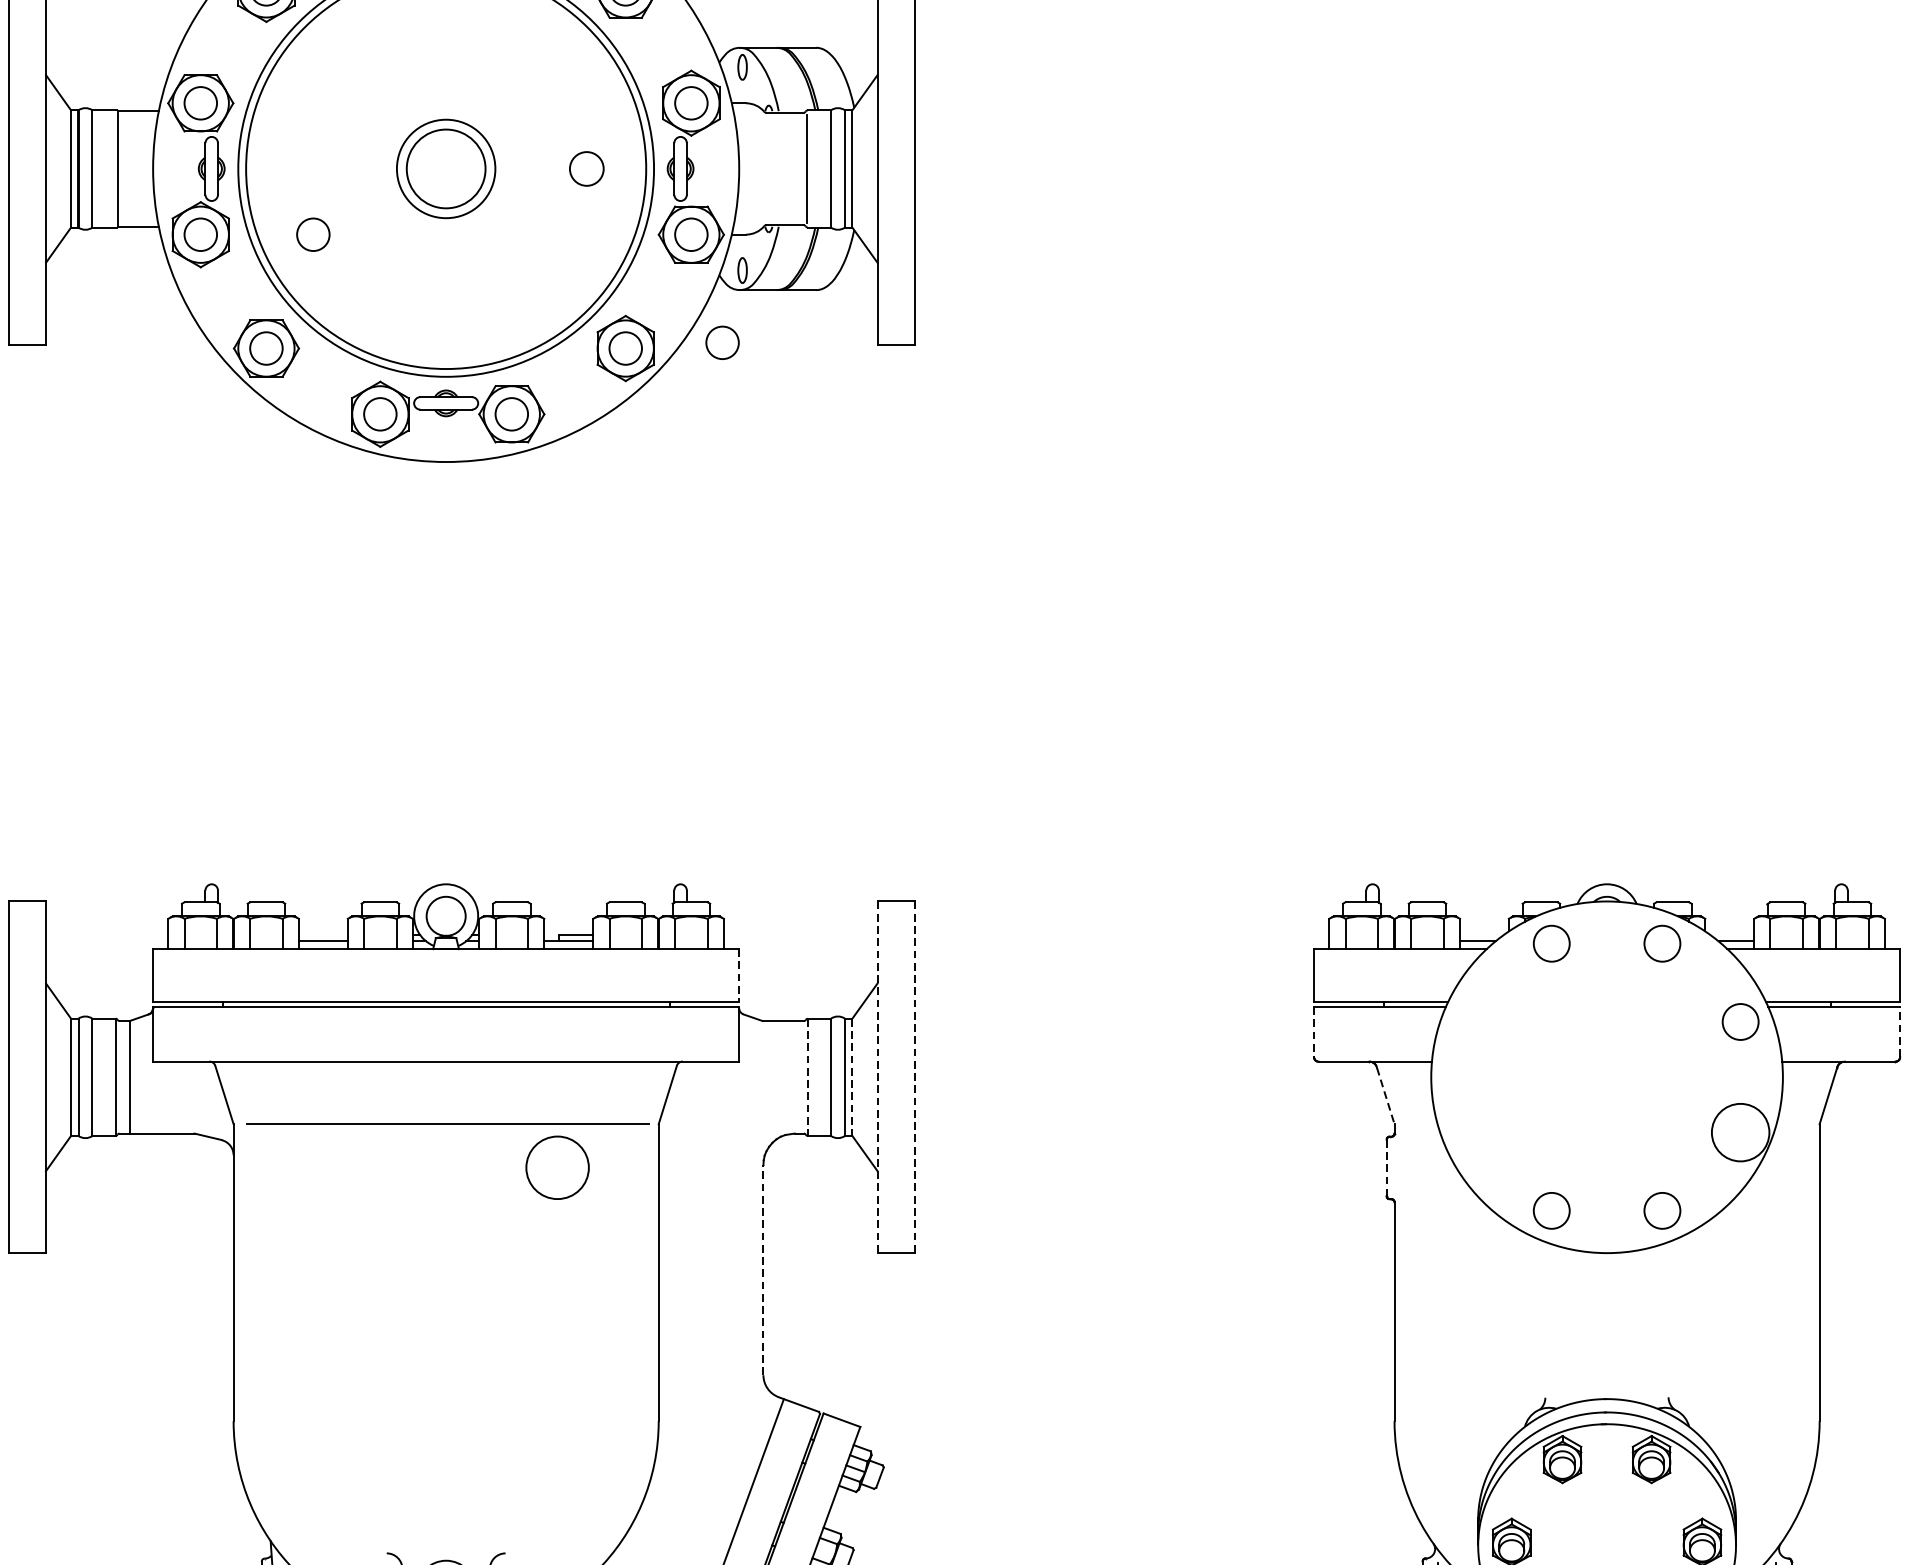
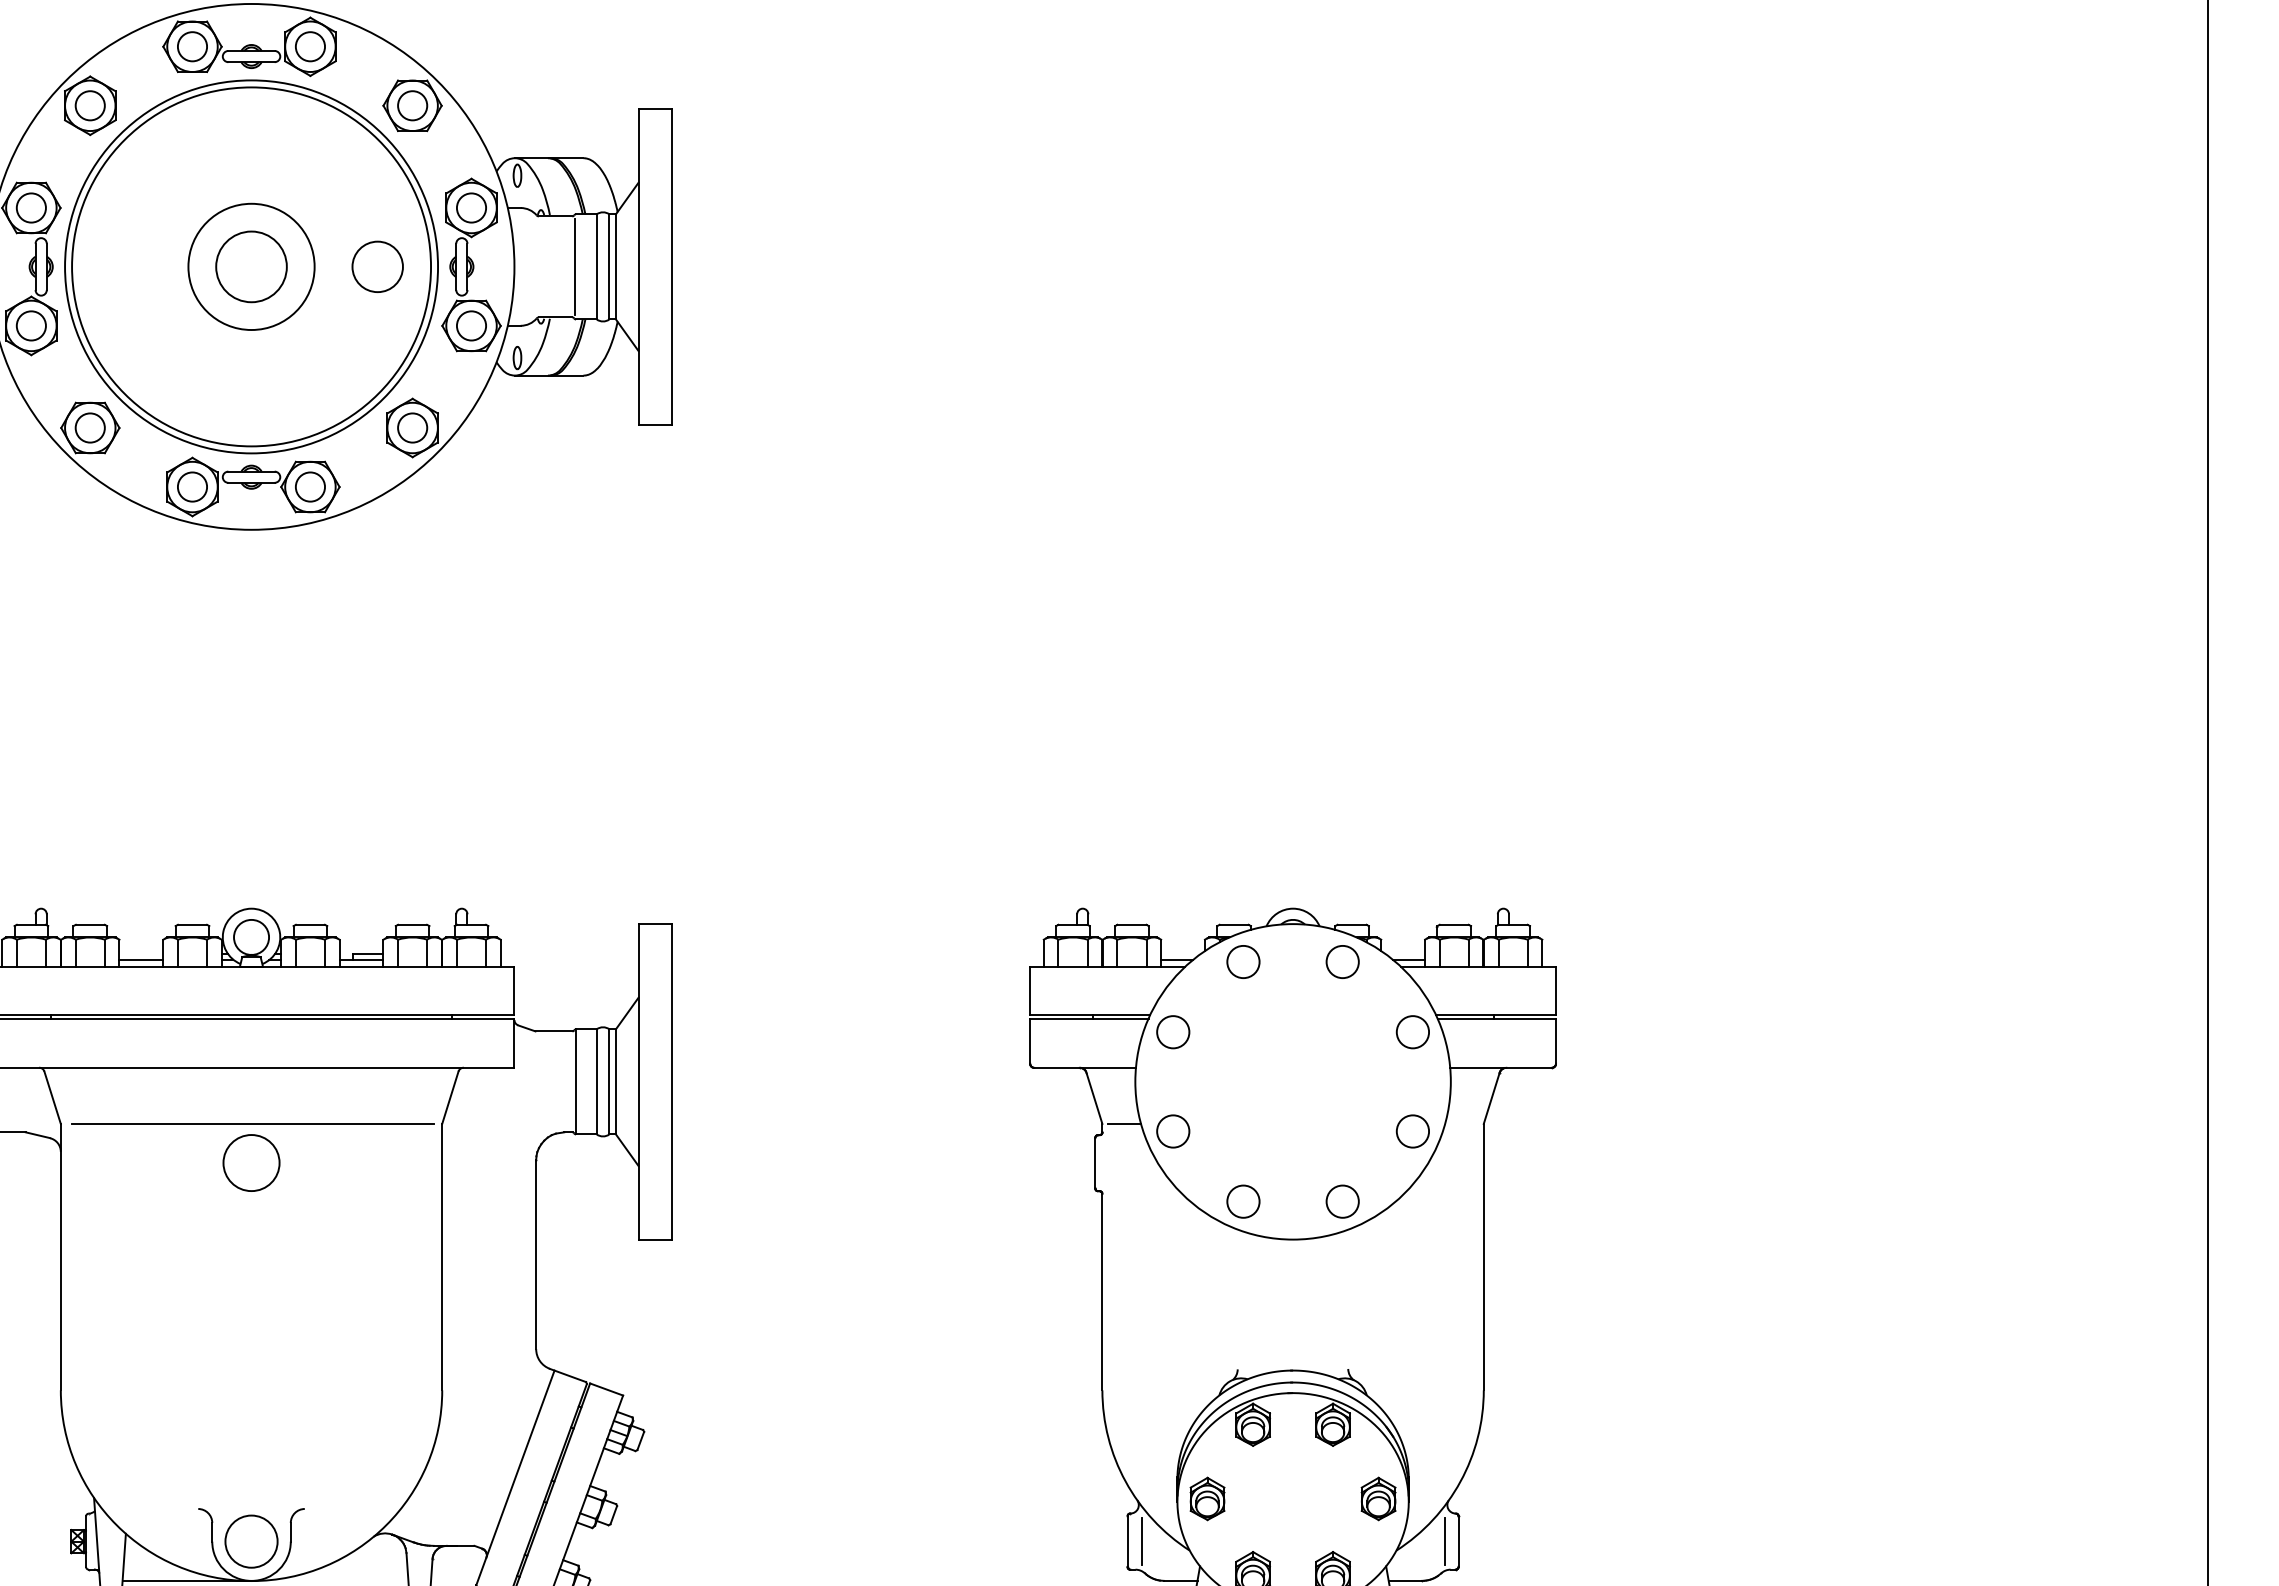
circle: (446, 168) -> (251, 266), size x1.43
circle: (586, 168) -> (377, 266), size x1.67
circle: (312, 234) -> (131, 325), removed
circle: (722, 342) -> (499, 422), removed
line: (739, 975) -> (514, 990), dashed -> solid
circle: (1473, 1022) -> (1173, 1032), added
line: (1900, 1031) -> (1556, 1040), dashed -> solid
line: (1314, 1032) -> (1030, 1041), dashed -> solid
line: (808, 1076) -> (576, 1081), dashed -> solid
line: (851, 1076) -> (615, 1081), dashed -> solid
line: (877, 1076) -> (638, 1081), dashed -> solid
line: (915, 1076) -> (672, 1081), dashed -> solid
line: (1385, 1096) -> (1094, 1099), dashed -> solid
line: (1419, 1123) -> (1124, 1123), added
circle: (1473, 1132) -> (1173, 1131), added
circle: (1740, 1132) -> (1412, 1131), size x0.62
circle: (557, 1167) -> (251, 1162), moved
line: (1386, 1168) -> (1095, 1163), dashed -> solid
line: (763, 1269) -> (536, 1254), dashed -> solid

